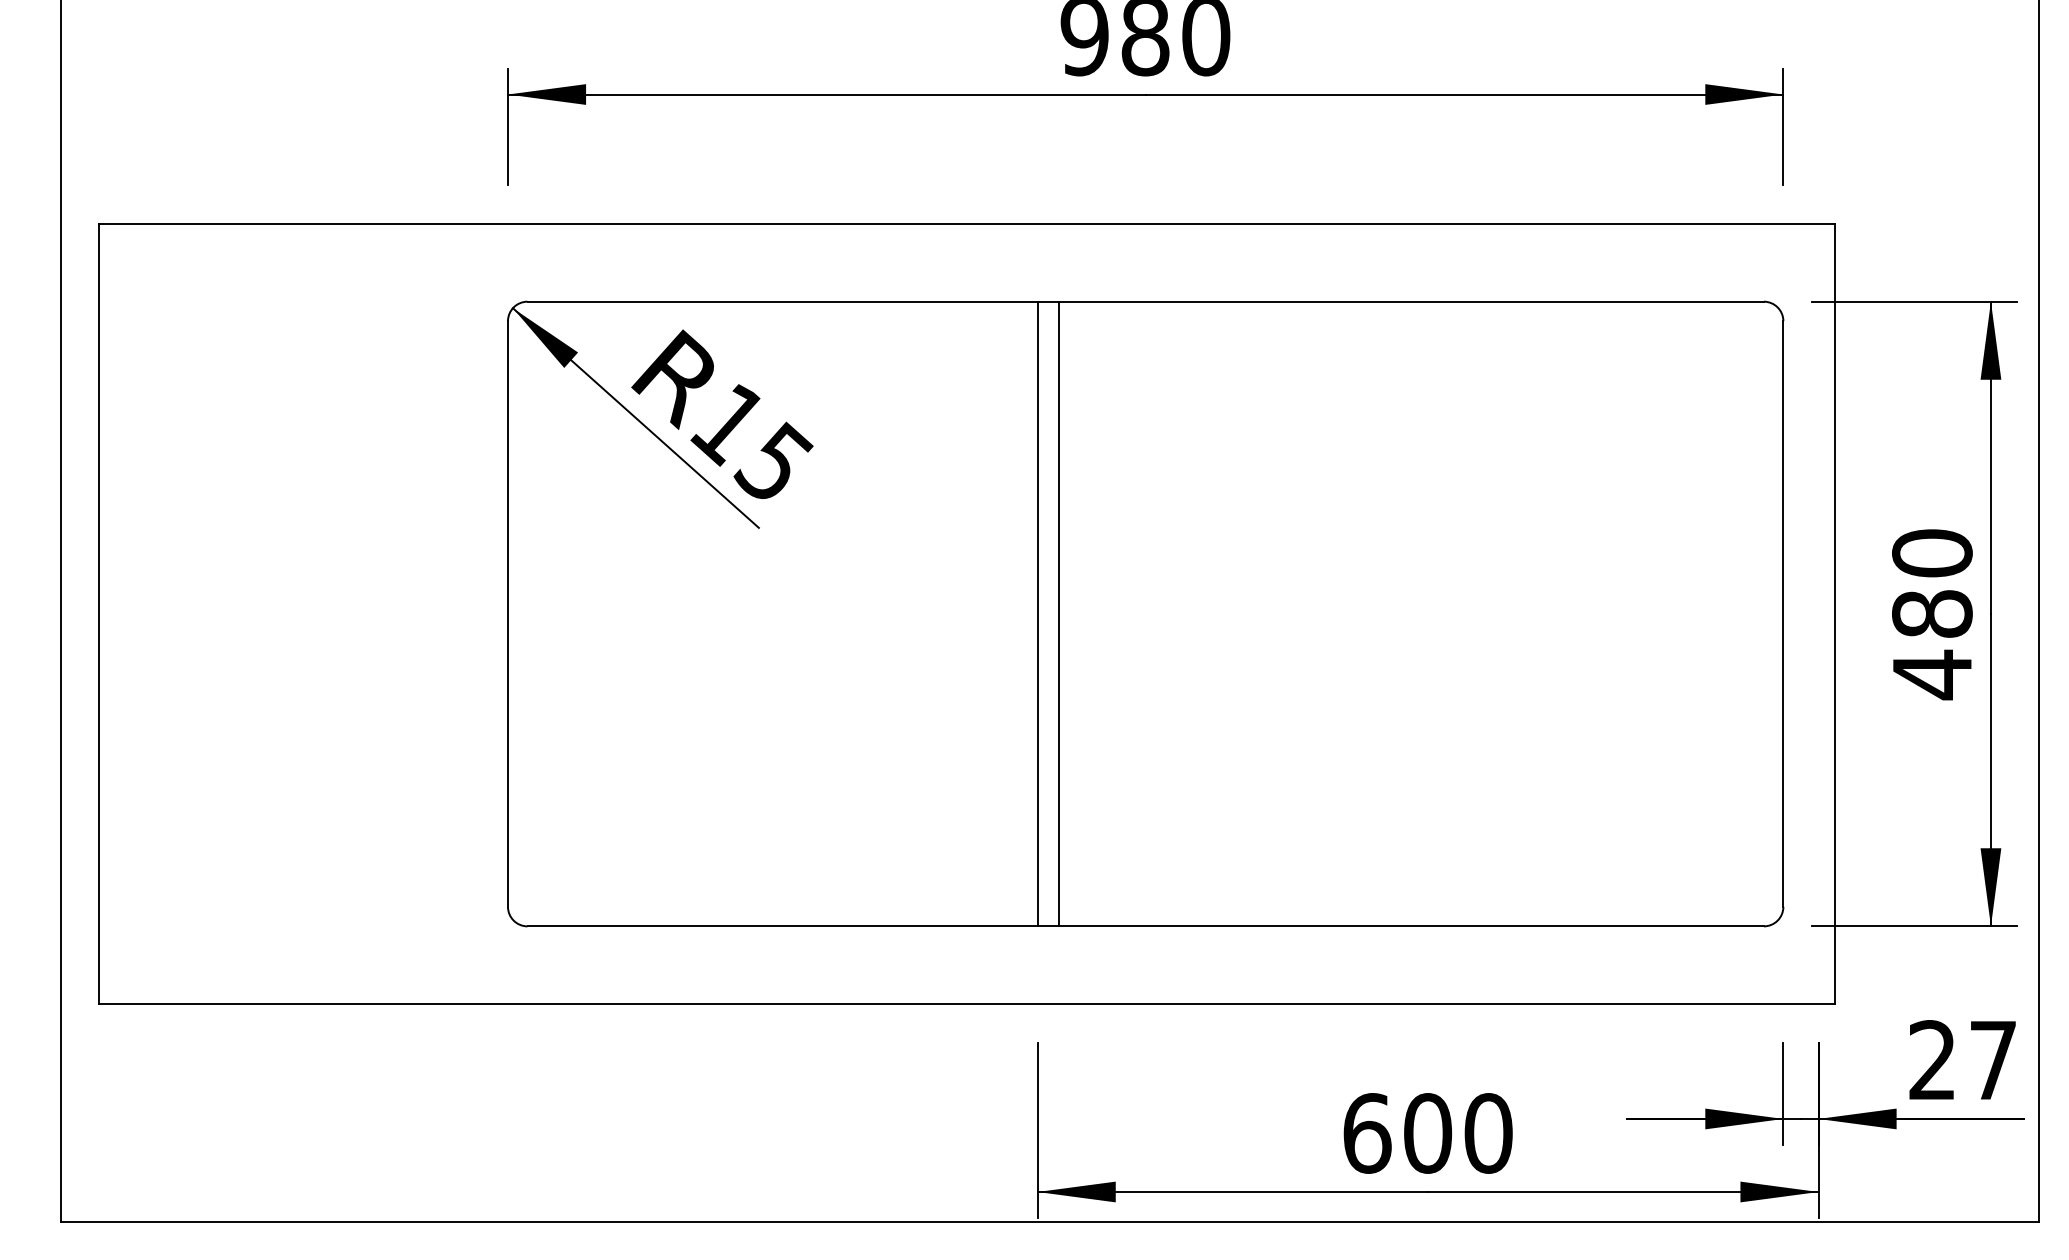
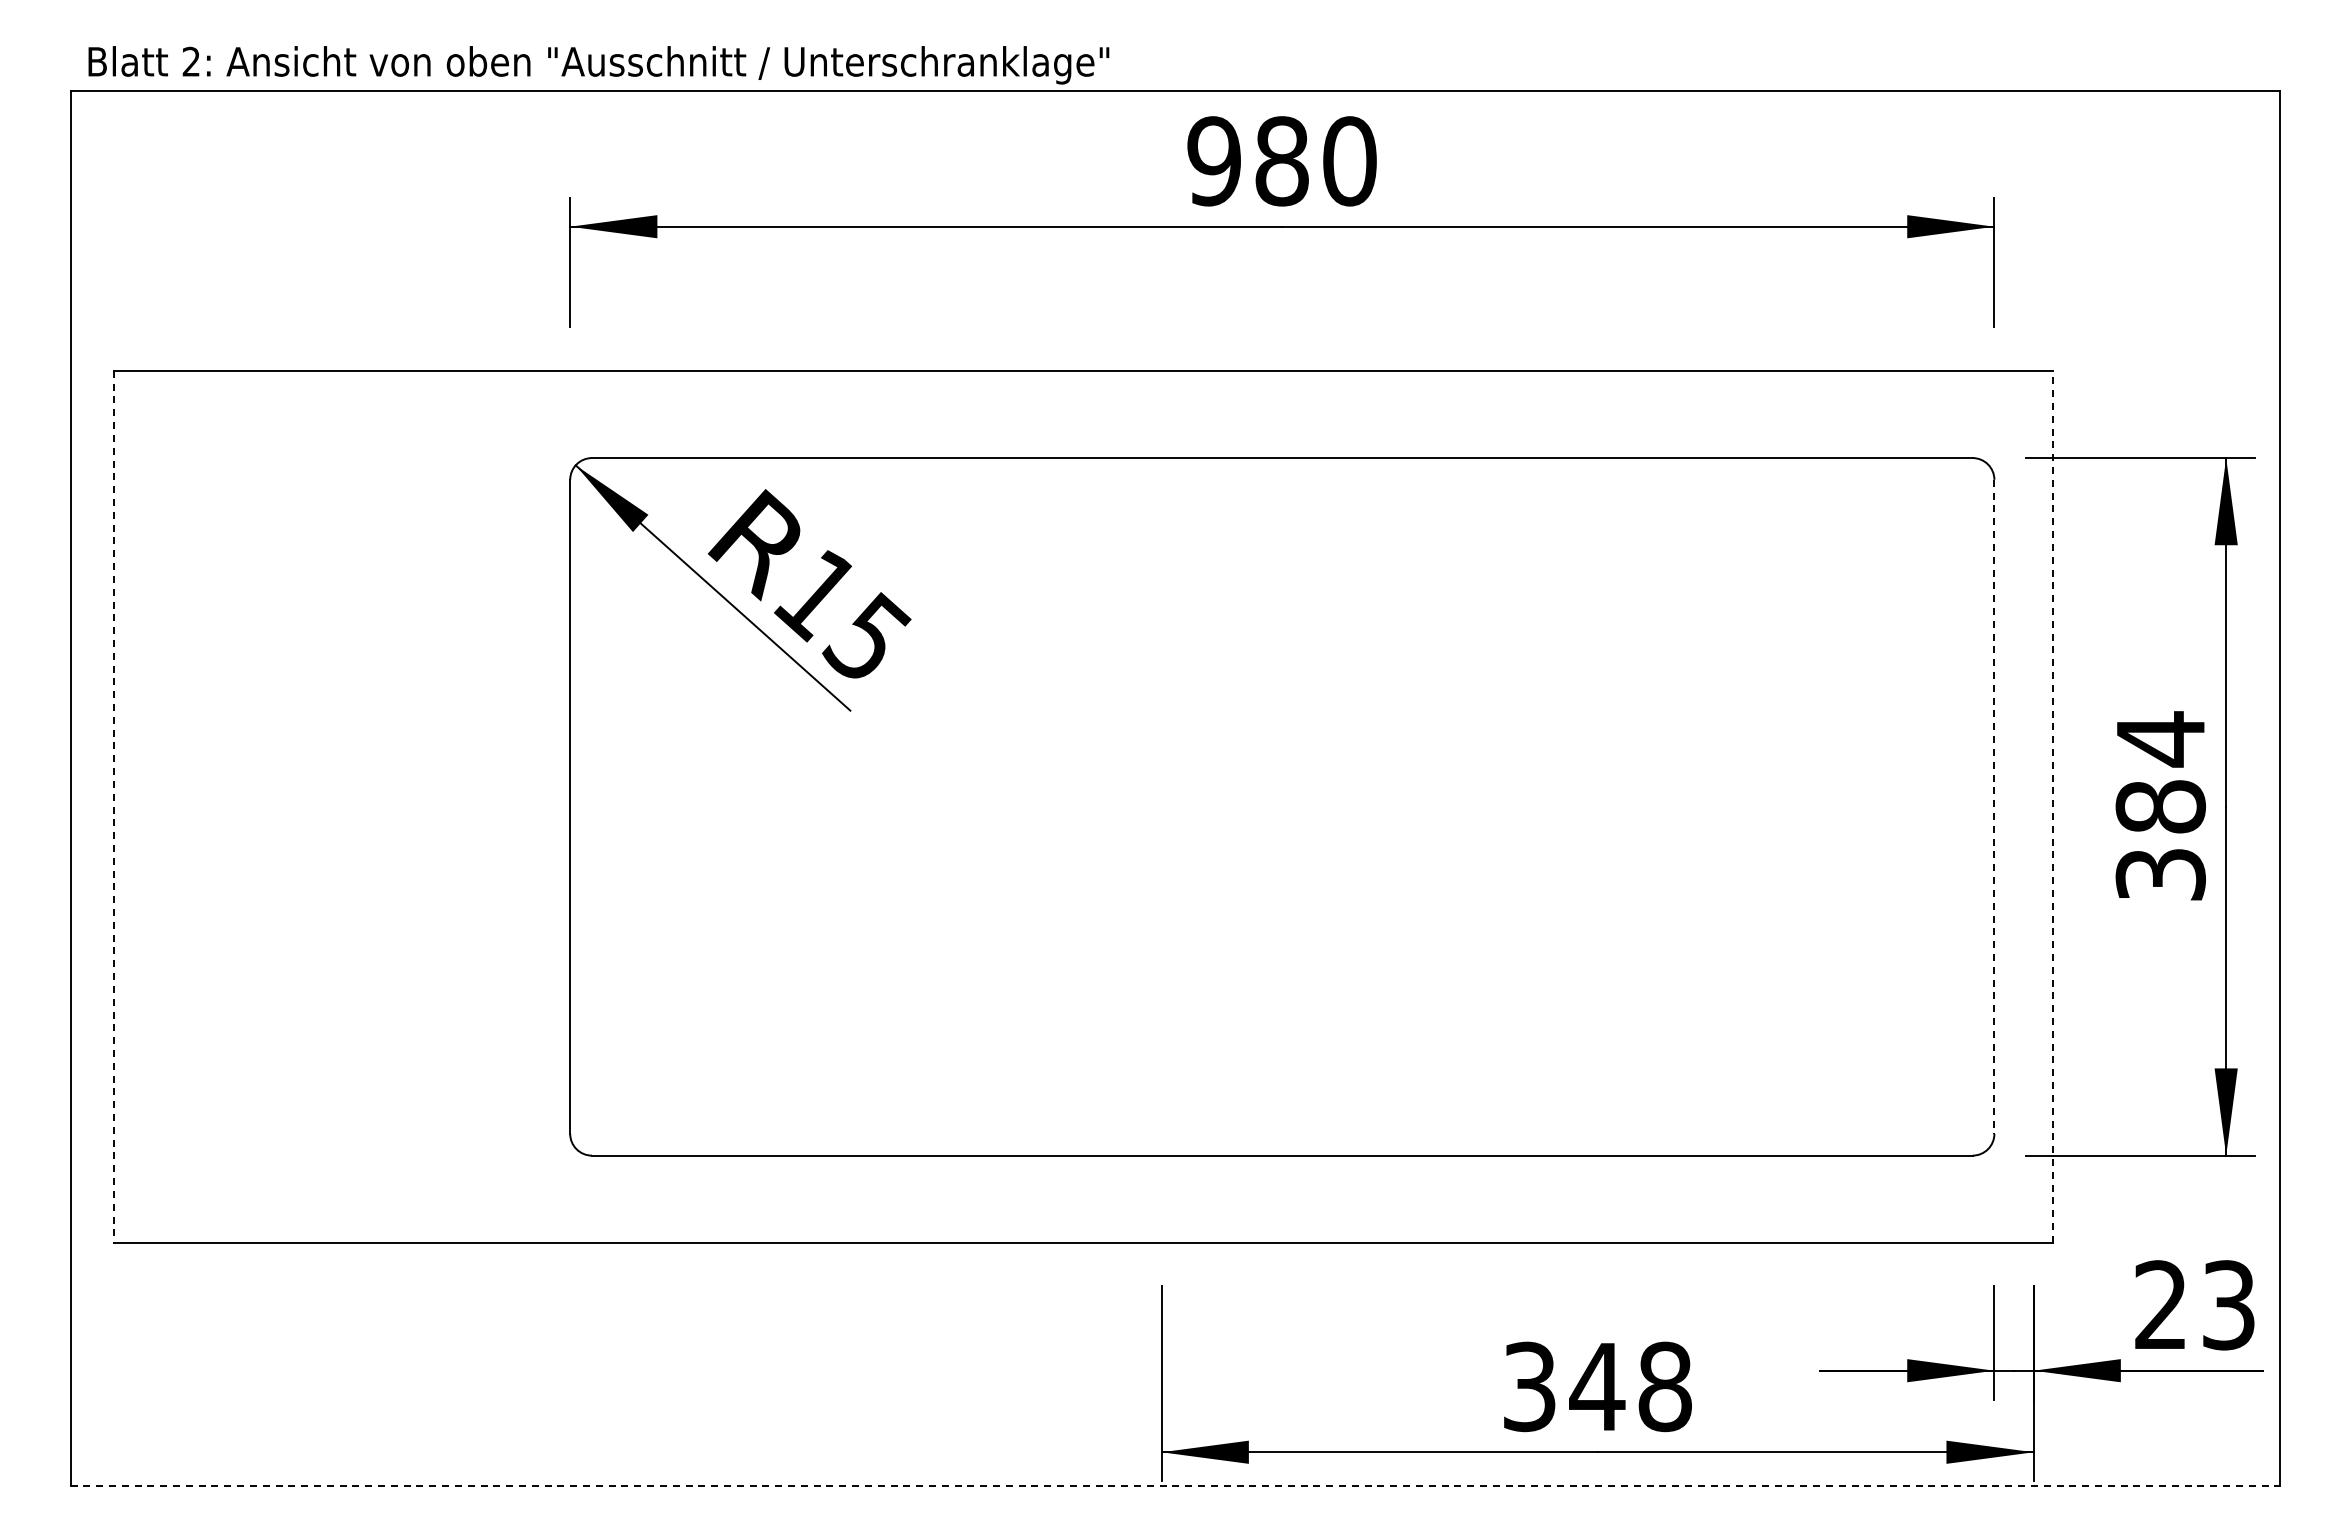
line: (99, 613) -> (113, 806), solid -> dashed
line: (1037, 613) -> (1161, 806), removed
line: (1058, 613) -> (1184, 806), removed
line: (1783, 613) -> (1994, 806), solid -> dashed
line: (1835, 613) -> (2052, 806), solid -> dashed
text: (1932, 614) -> (2160, 807), 480 -> 384
text: (1993, 1060) -> (2228, 1305), 27 -> 23
text: (1427, 1133) -> (1597, 1386), 600 -> 348
line: (1050, 1221) -> (1175, 1485), solid -> dashed

